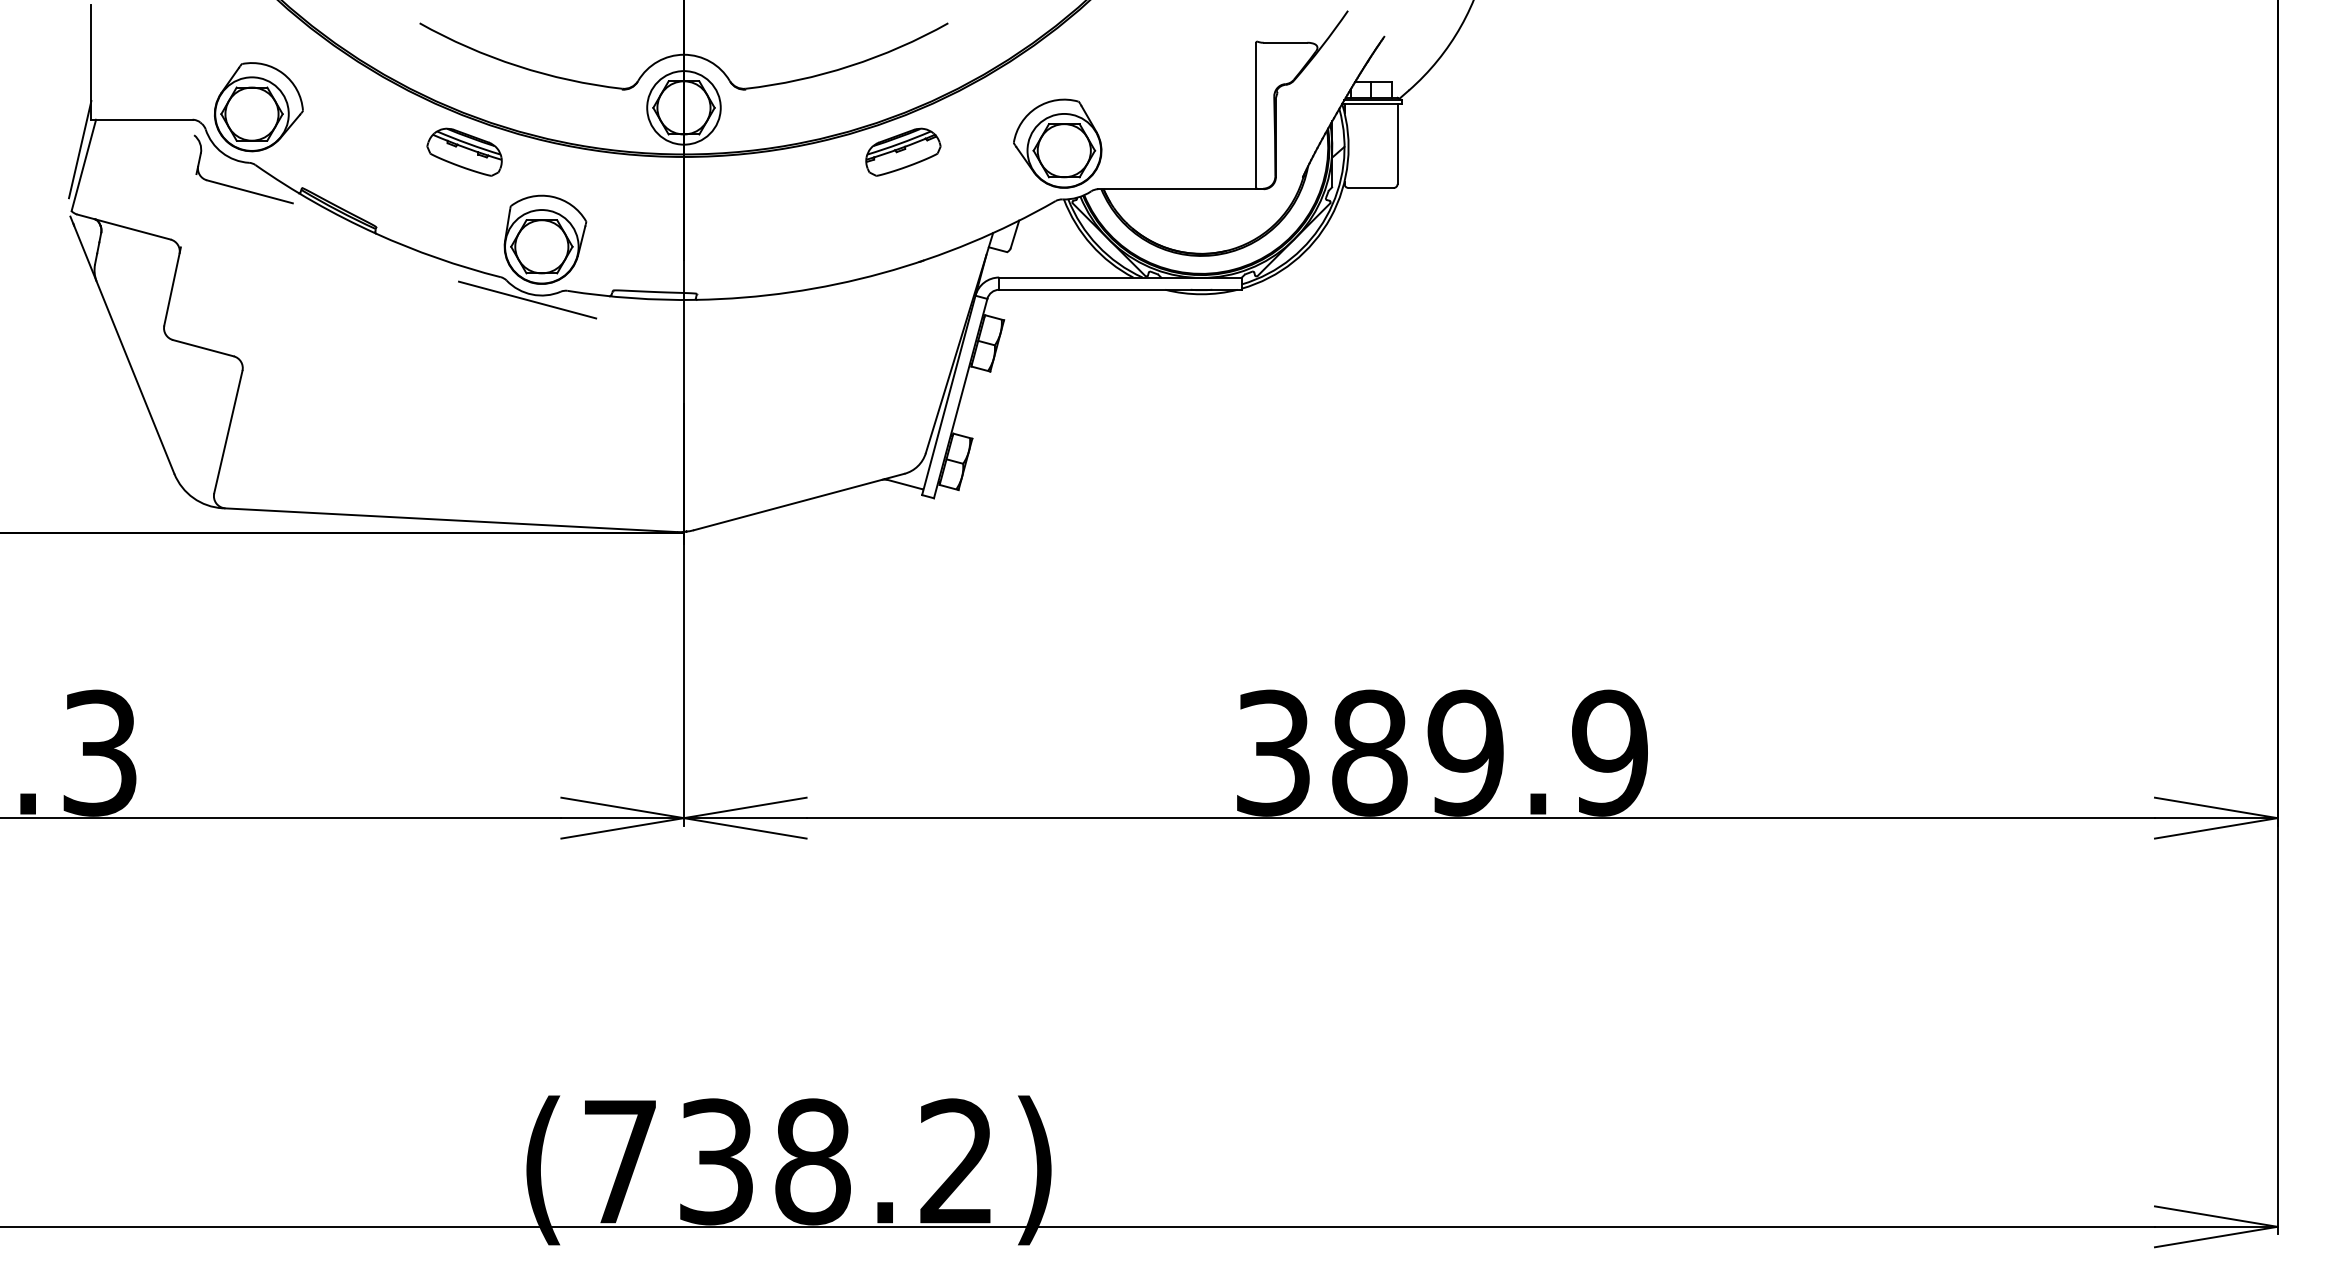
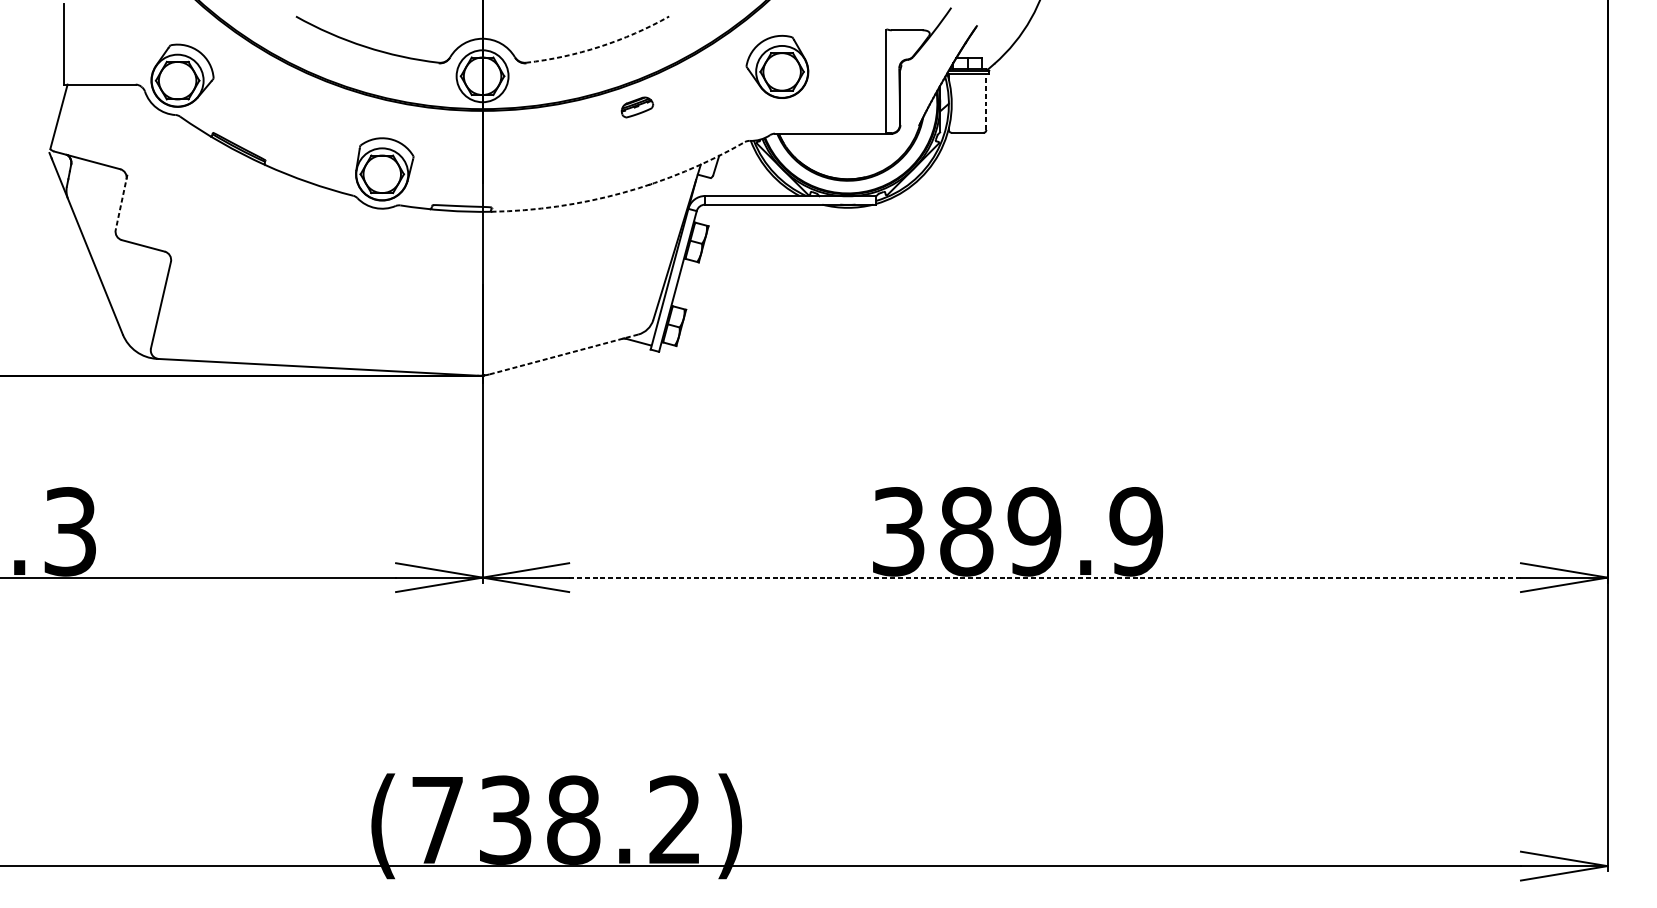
arc: (850, 66) -> (600, 47), solid -> dashed
part: (1057, 143) -> (777, 66), moved
line: (1397, 144) -> (986, 102), solid -> dashed
line: (80, 149) -> (56, 105), removed
part: (464, 151) -> (327, 107), removed
part: (903, 151) -> (637, 107), size x0.6
part: (238, 187) -> (168, 132), removed
arc: (882, 273) -> (622, 193), solid -> dashed
line: (172, 287) -> (121, 203), solid -> dashed
line: (527, 299) -> (372, 211), removed
line: (799, 502) -> (564, 354), solid -> dashed
line: (1481, 818) -> (1045, 577), solid -> dashed

